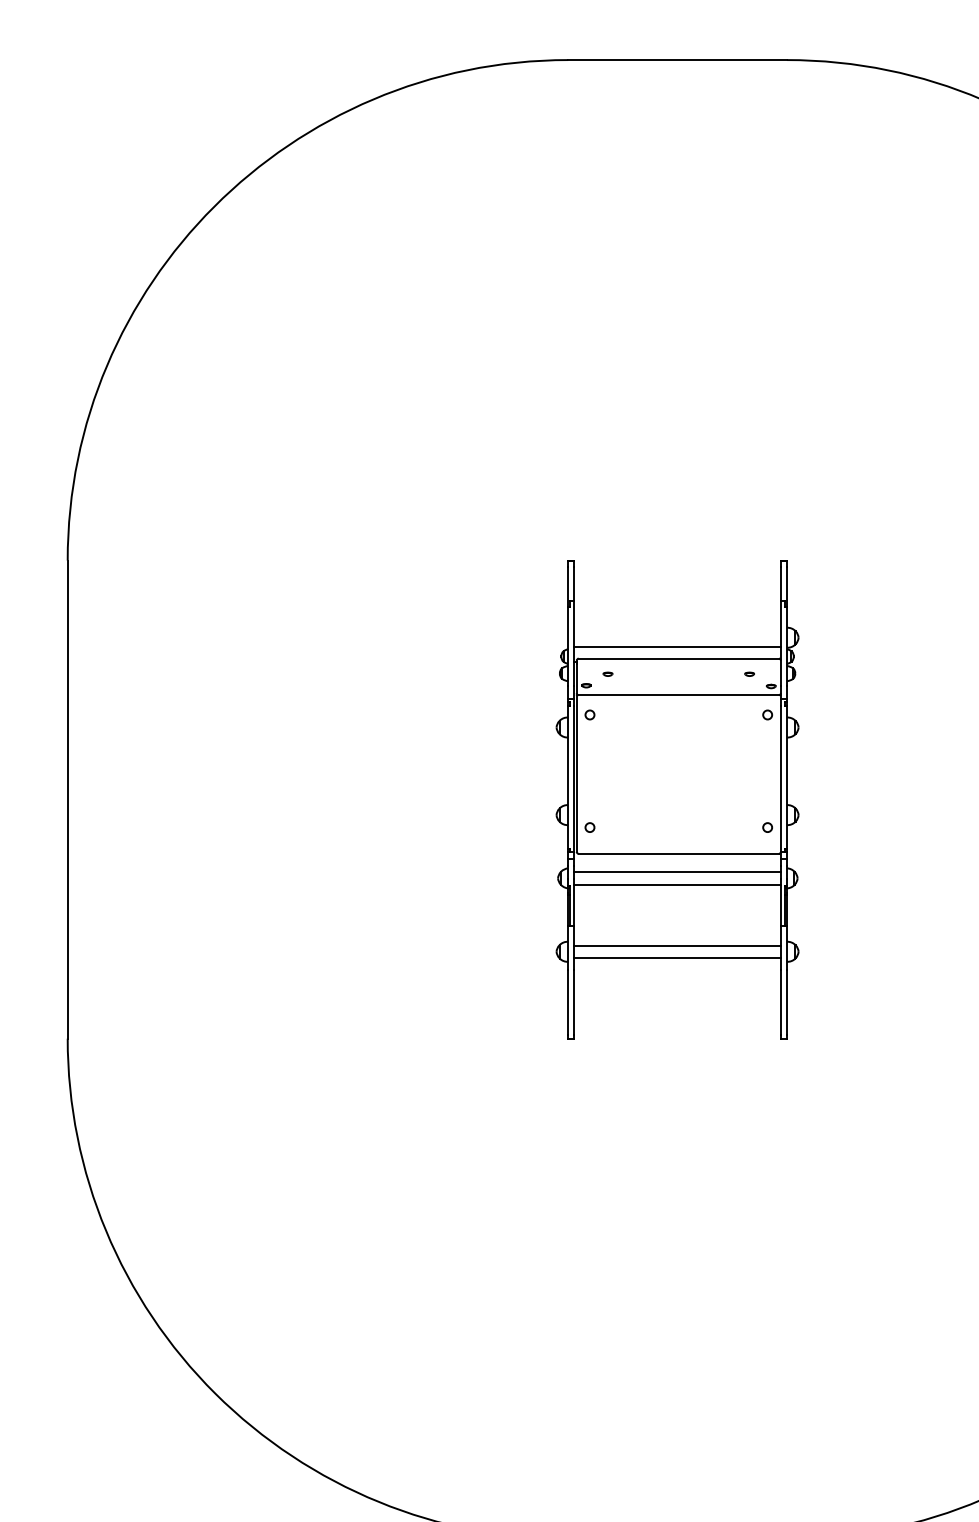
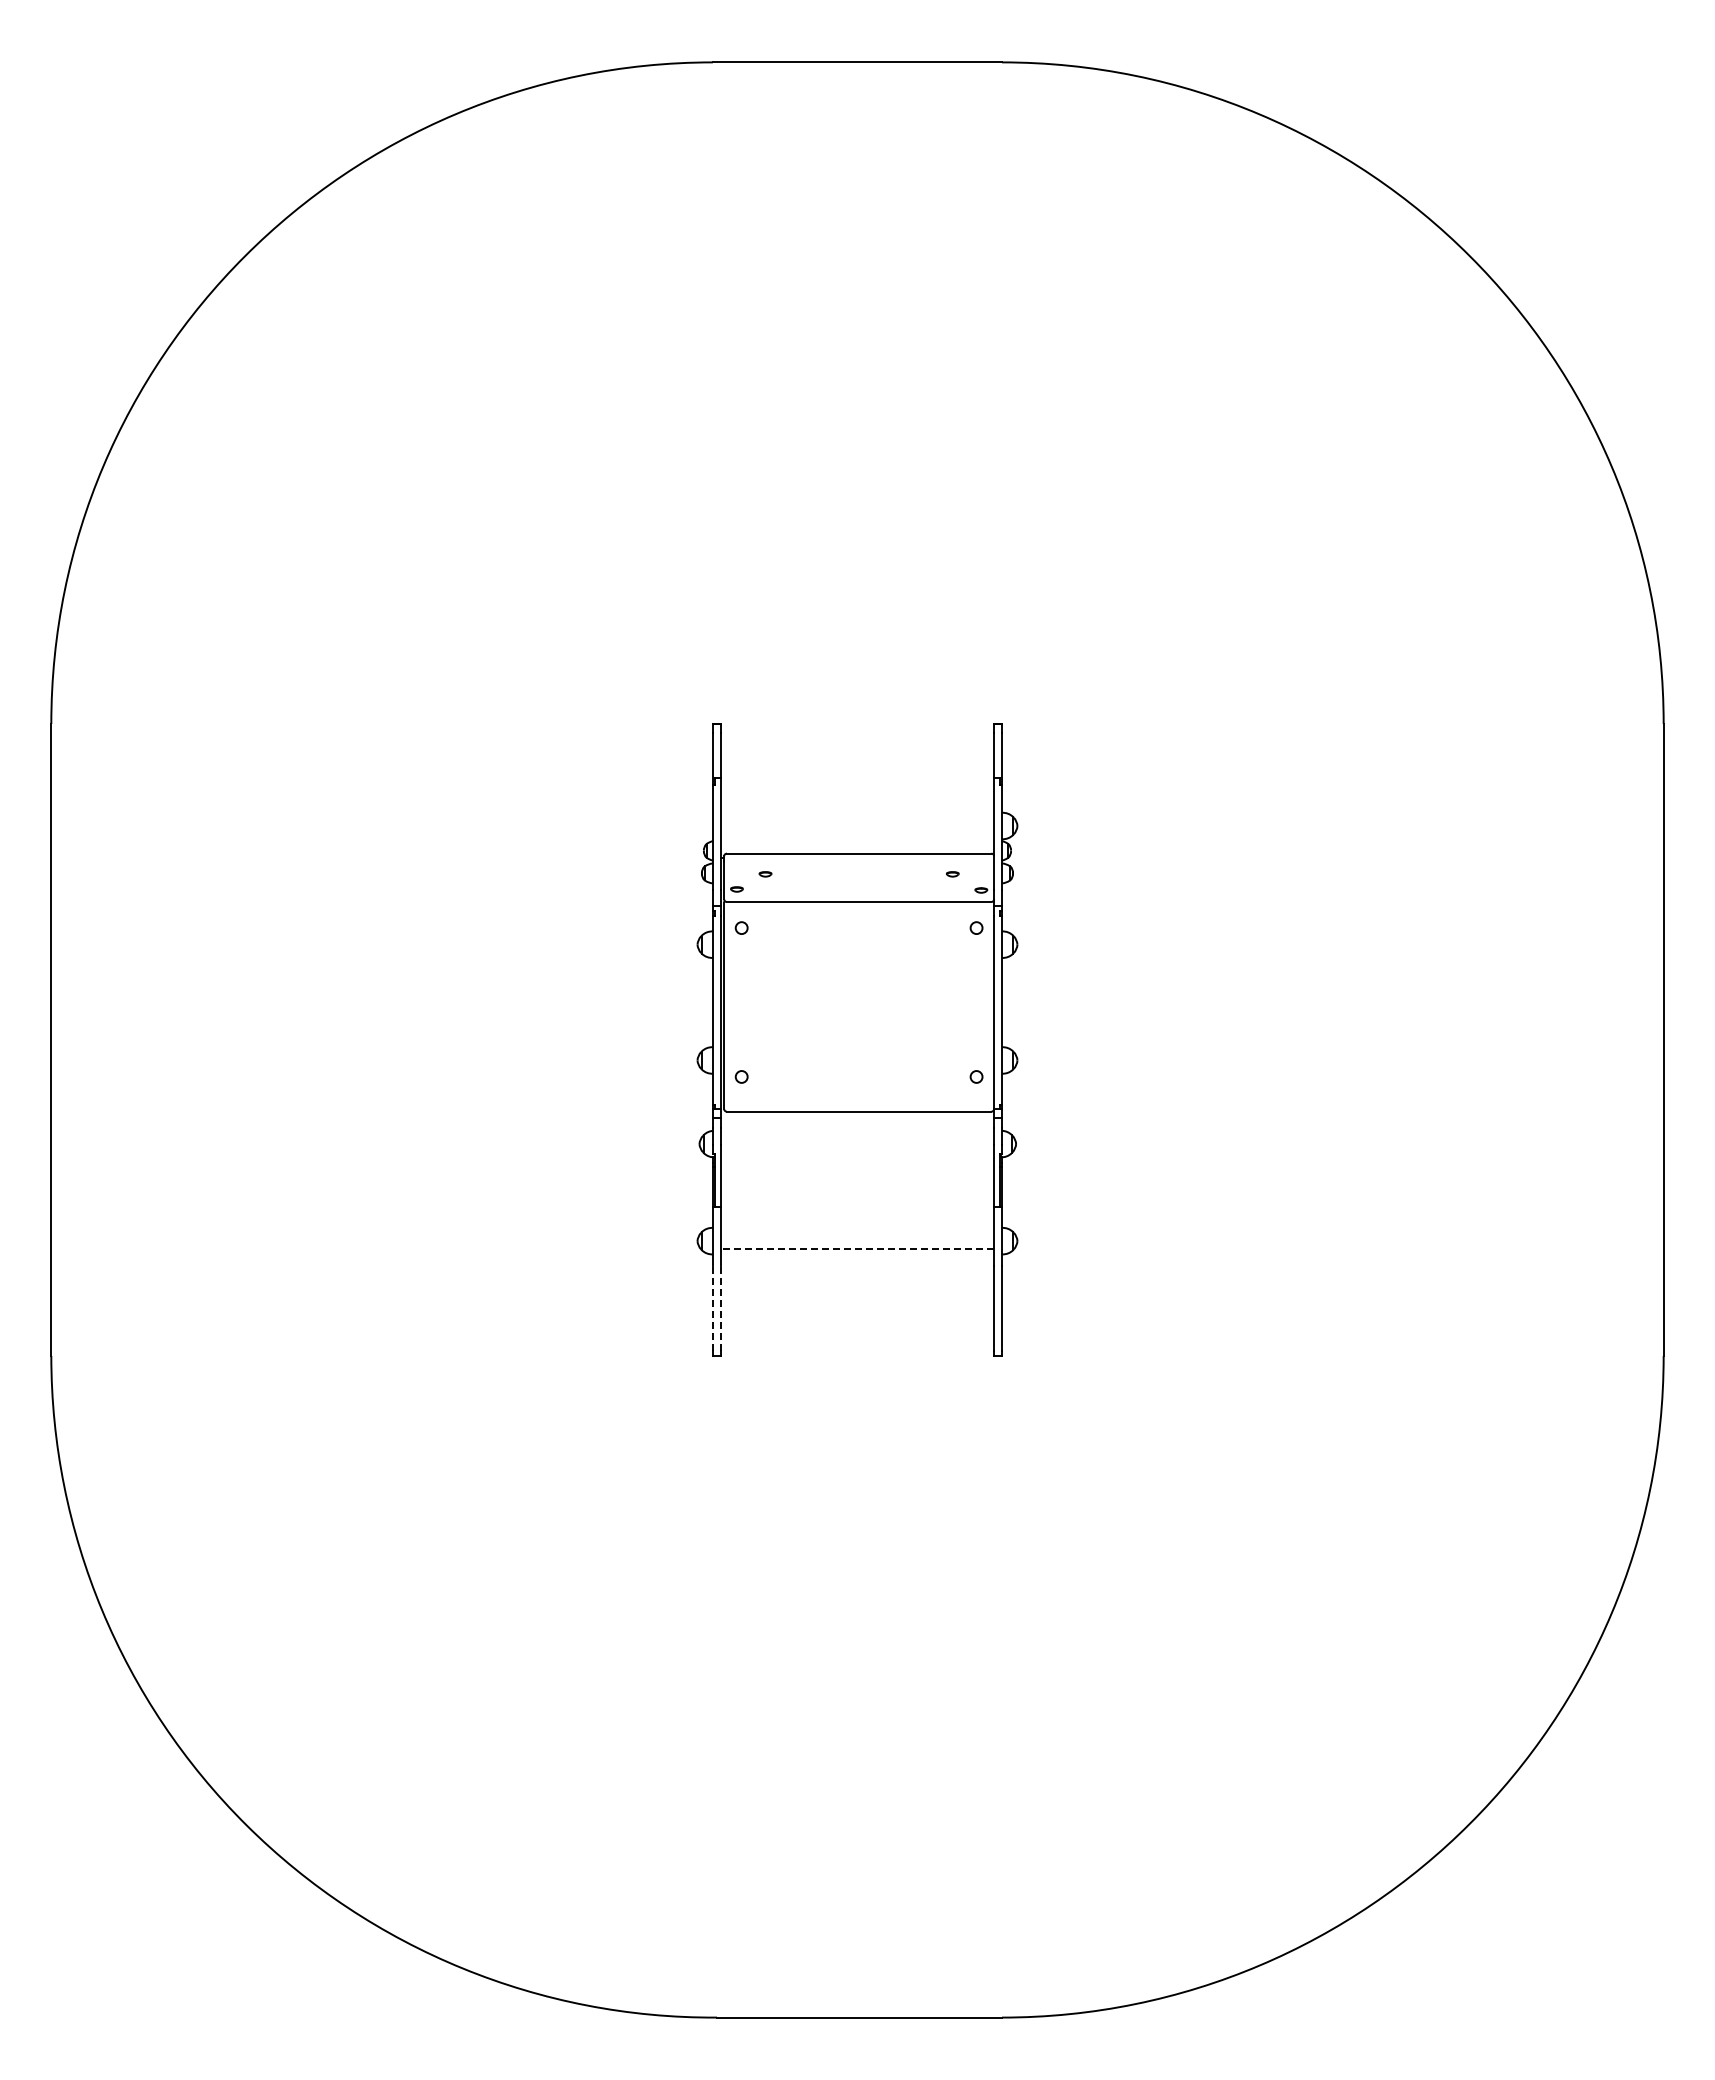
line: (677, 647) -> (857, 838), removed
line: (677, 871) -> (857, 1135), removed
line: (677, 884) -> (857, 1152), removed
line: (677, 945) -> (857, 1232), removed
line: (677, 958) -> (857, 1249), solid -> dashed
line: (567, 1002) -> (712, 1308), solid -> dashed
line: (573, 1002) -> (720, 1308), solid -> dashed

